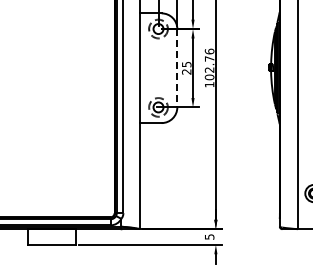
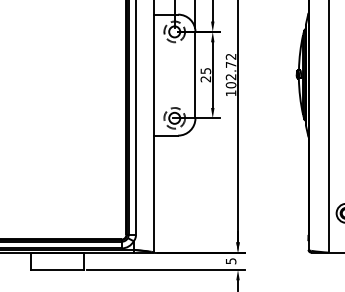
text: (209, 51) -> (230, 56), 102.76 -> 102.72
line: (177, 68) -> (195, 75), dashed -> solid

